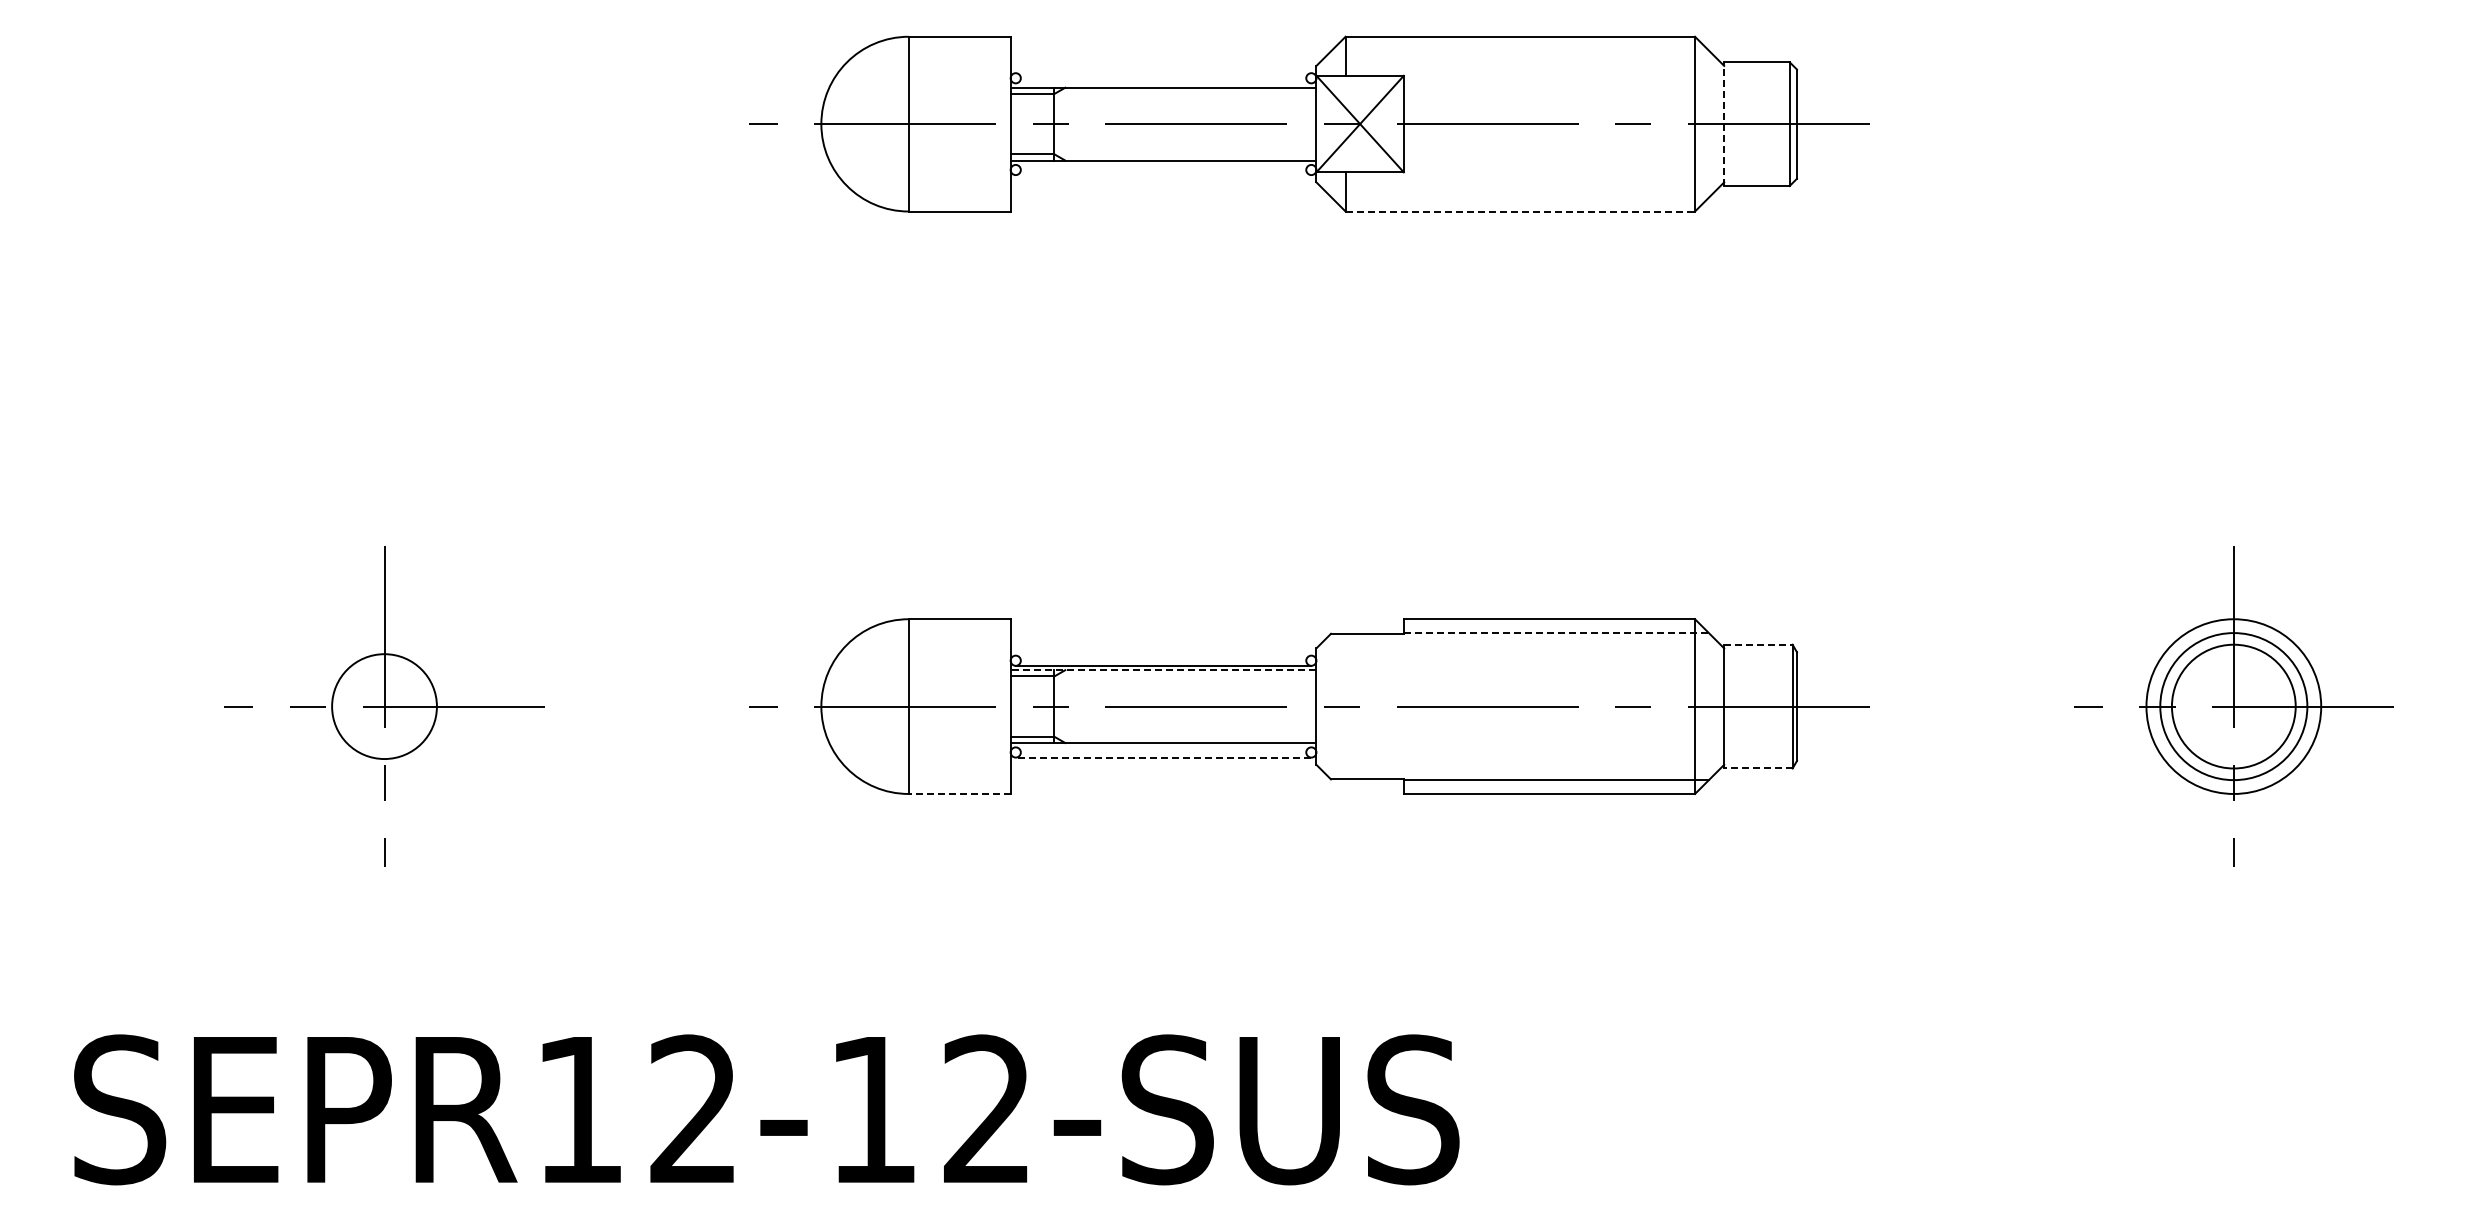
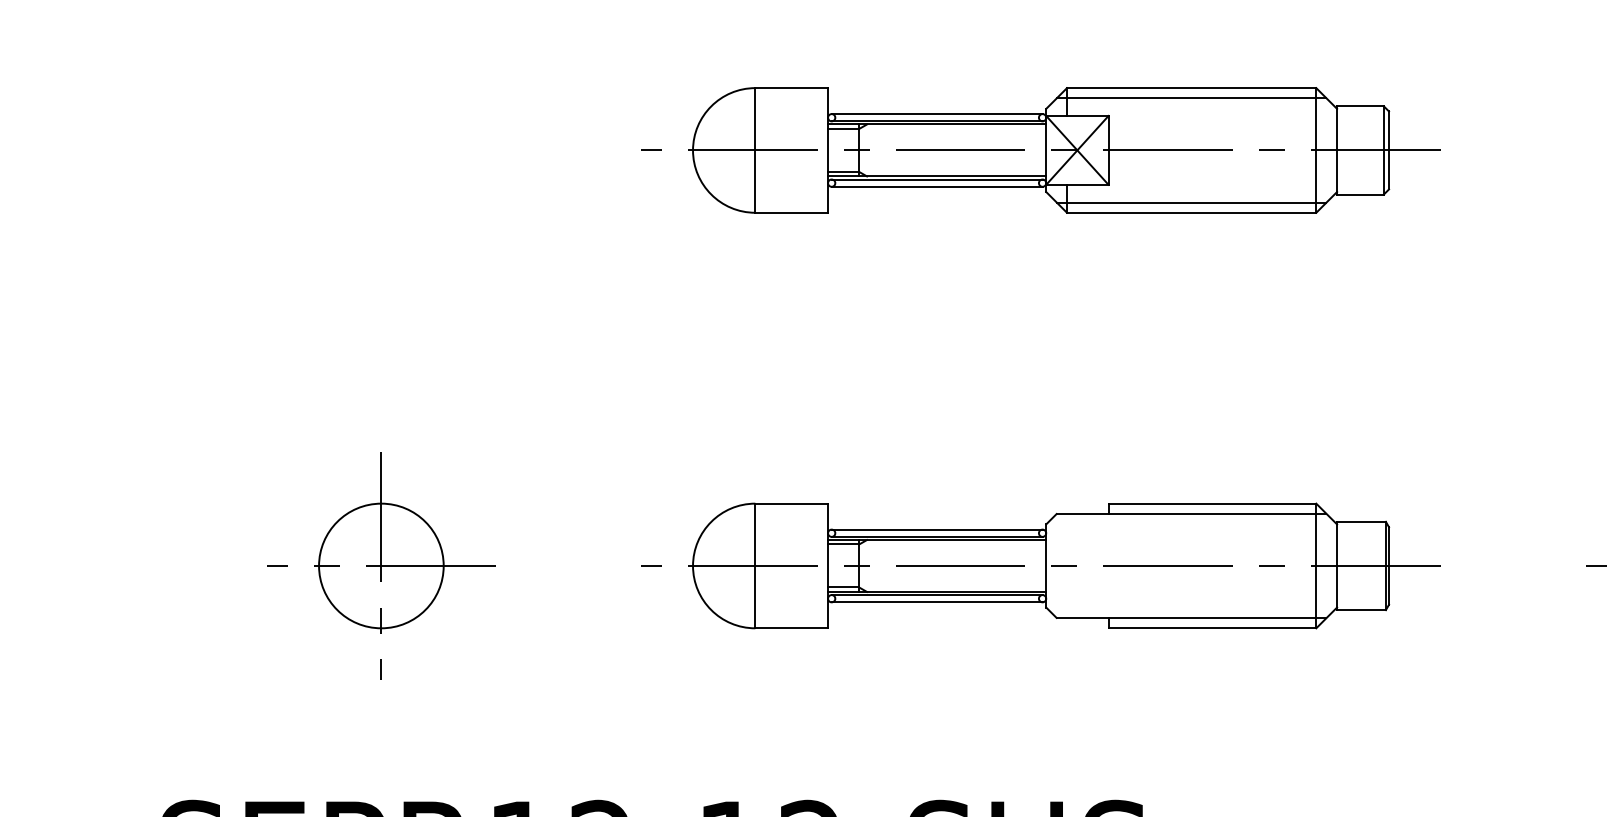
line: (1519, 50) -> (1191, 97), added
line: (1163, 73) -> (937, 114), added
line: (1163, 83) -> (937, 121), added
line: (1724, 124) -> (1337, 150), dashed -> solid
line: (1163, 164) -> (937, 179), added
line: (1163, 175) -> (937, 187), added
line: (1519, 197) -> (1191, 202), added
line: (1520, 211) -> (1191, 212), dashed -> solid
line: (1556, 633) -> (1217, 513), dashed -> solid
line: (1758, 644) -> (1361, 521), dashed -> solid
line: (1163, 655) -> (937, 529), added
line: (1163, 670) -> (937, 540), dashed -> solid
circle: (384, 706) -> (381, 565), size x1.67
line: (1163, 747) -> (937, 595), added
line: (1163, 757) -> (937, 602), dashed -> solid
line: (1757, 768) -> (1360, 610), dashed -> solid
line: (959, 793) -> (791, 627), dashed -> solid

